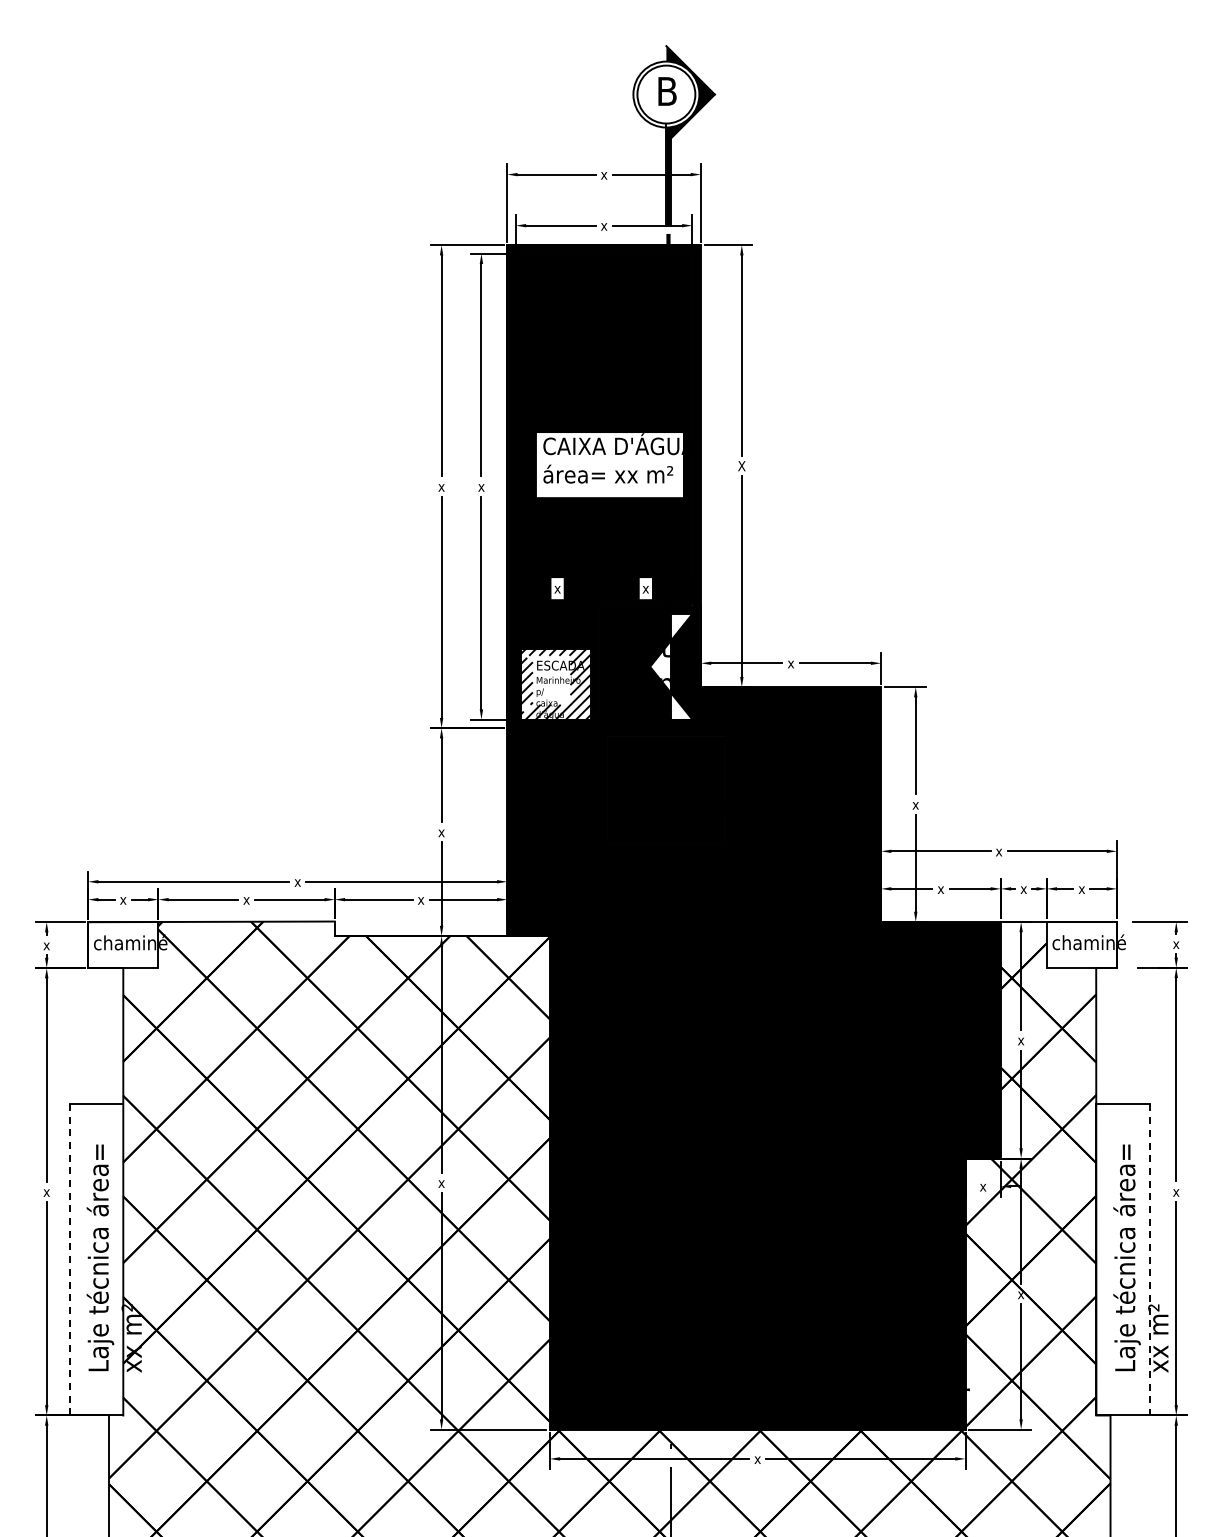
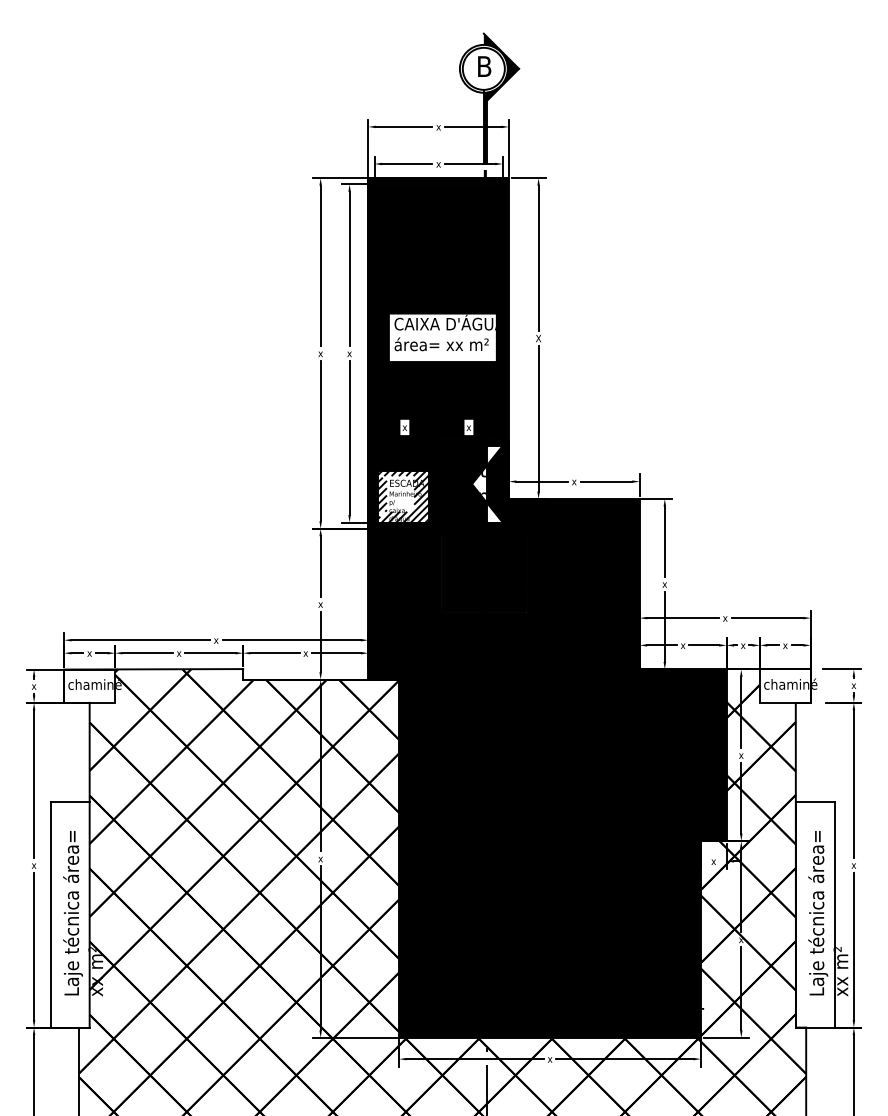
line: (69, 1259) -> (50, 914), dashed -> solid
line: (1149, 1259) -> (834, 914), dashed -> solid

